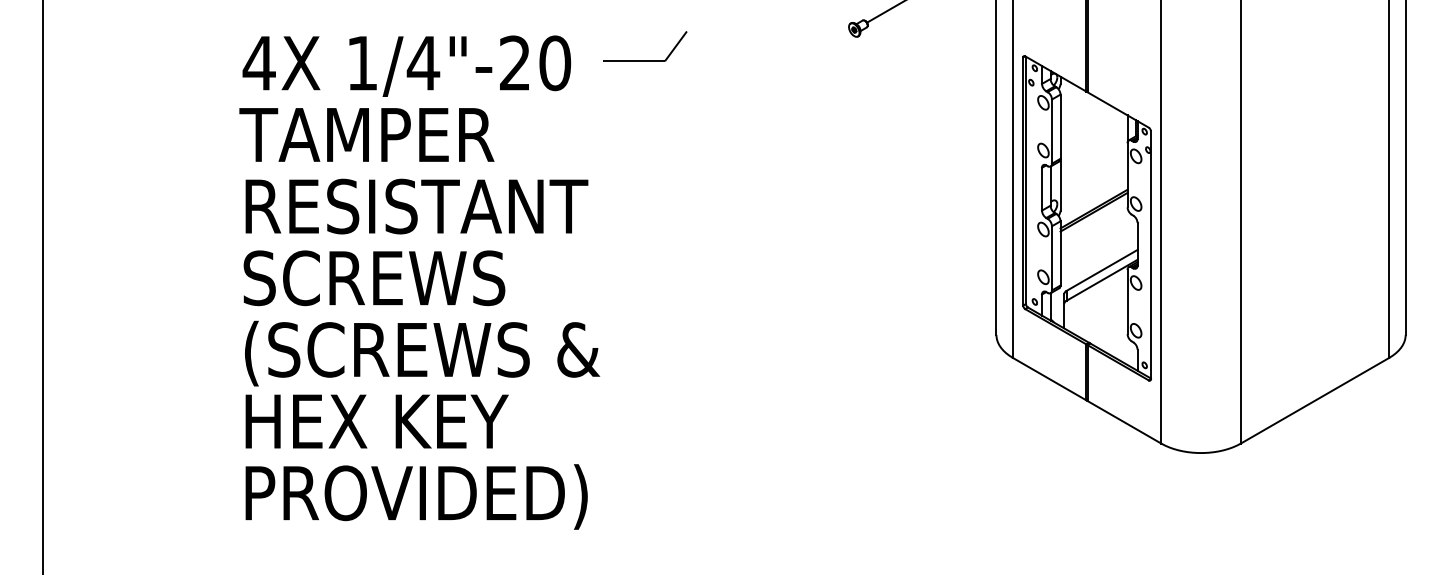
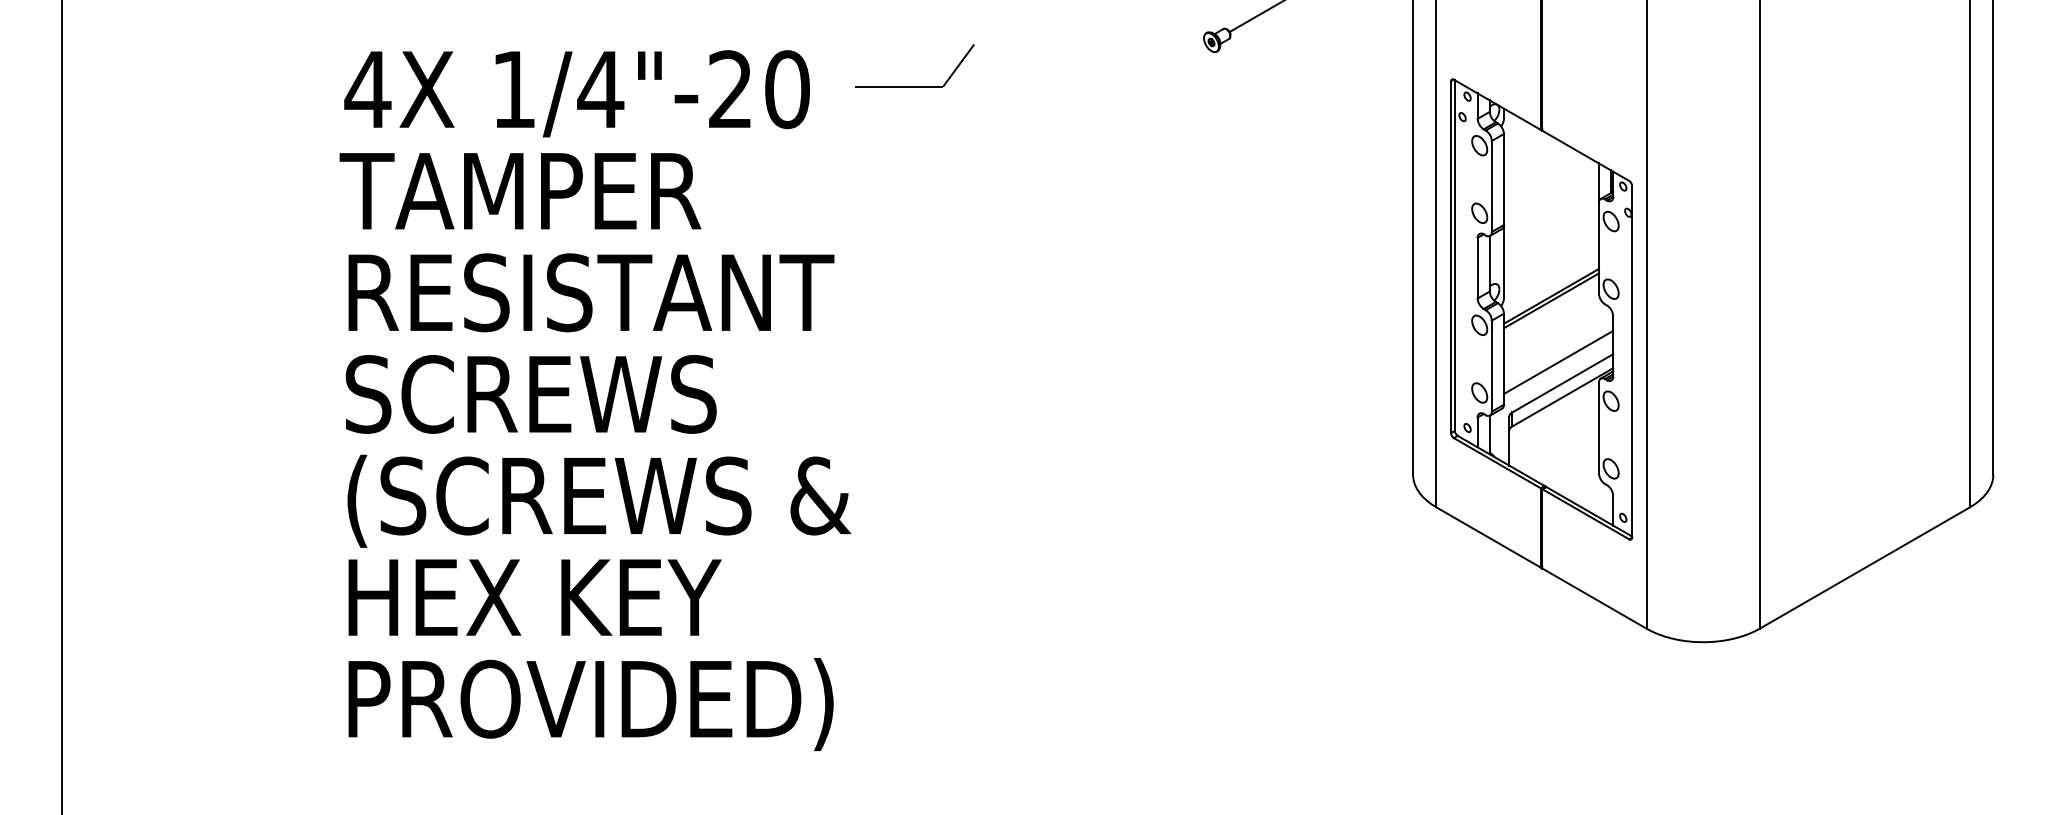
line: (1099, 255) -> (1558, 361), added

